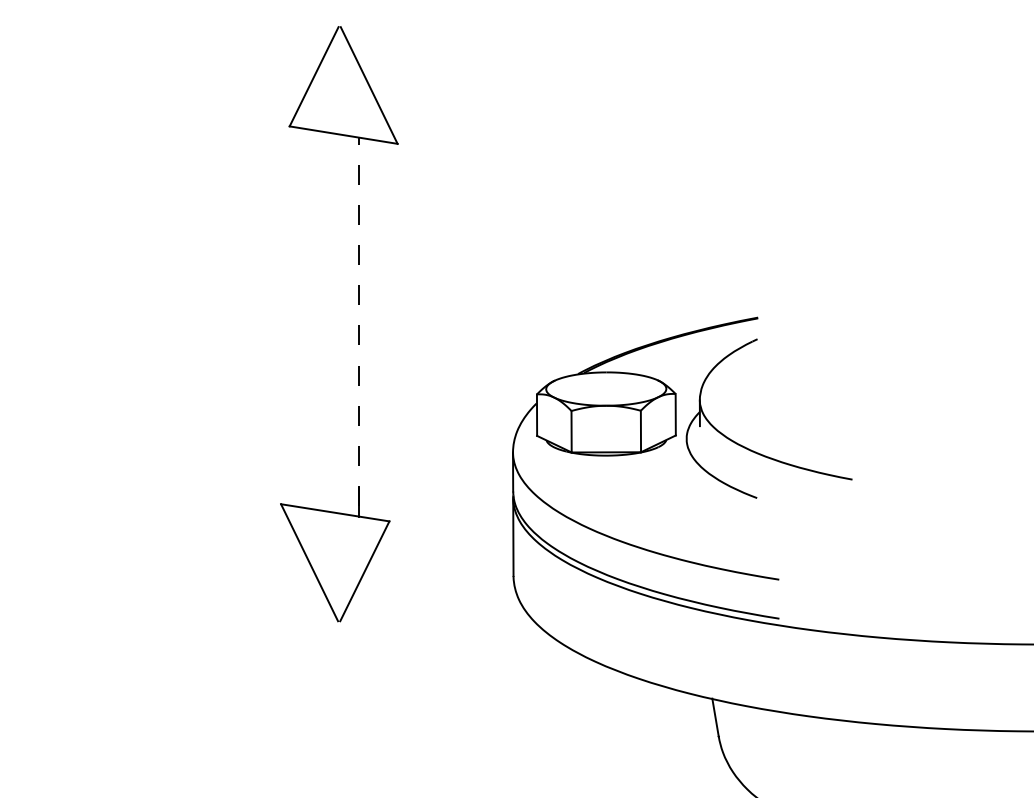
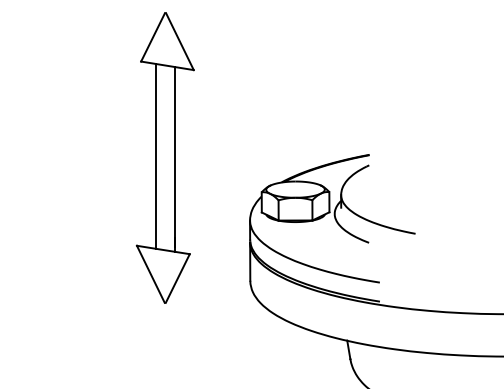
line: (319, 319) -> (155, 155), added
line: (358, 321) -> (174, 156), dashed -> solid

